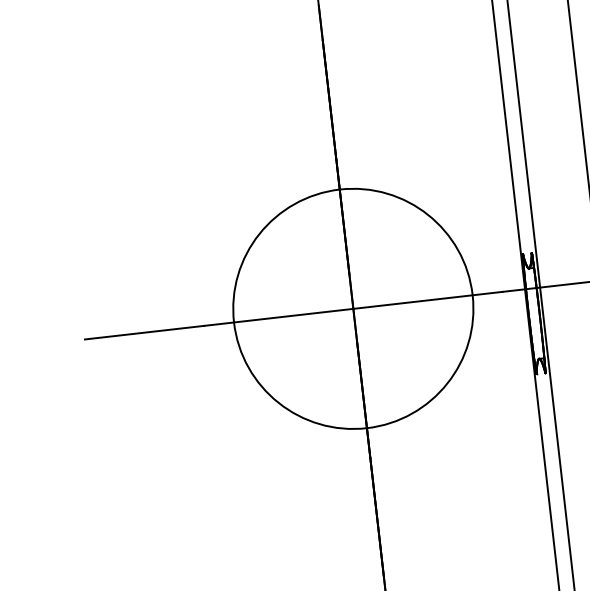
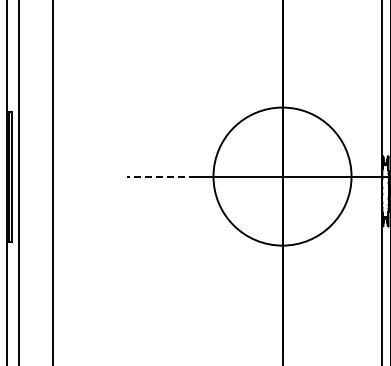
line: (144, 332) -> (161, 176), solid -> dashed

